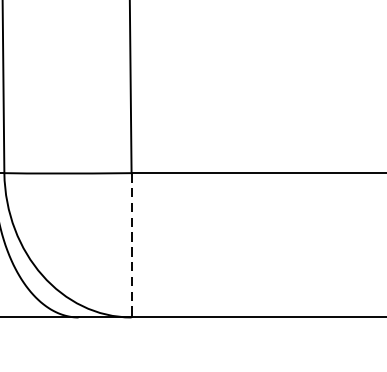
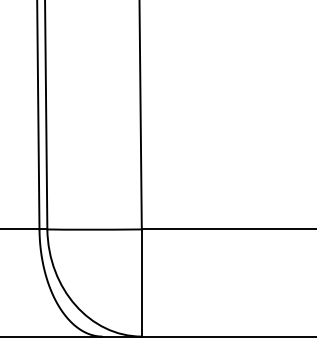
line: (131, 245) -> (141, 283), dashed -> solid

